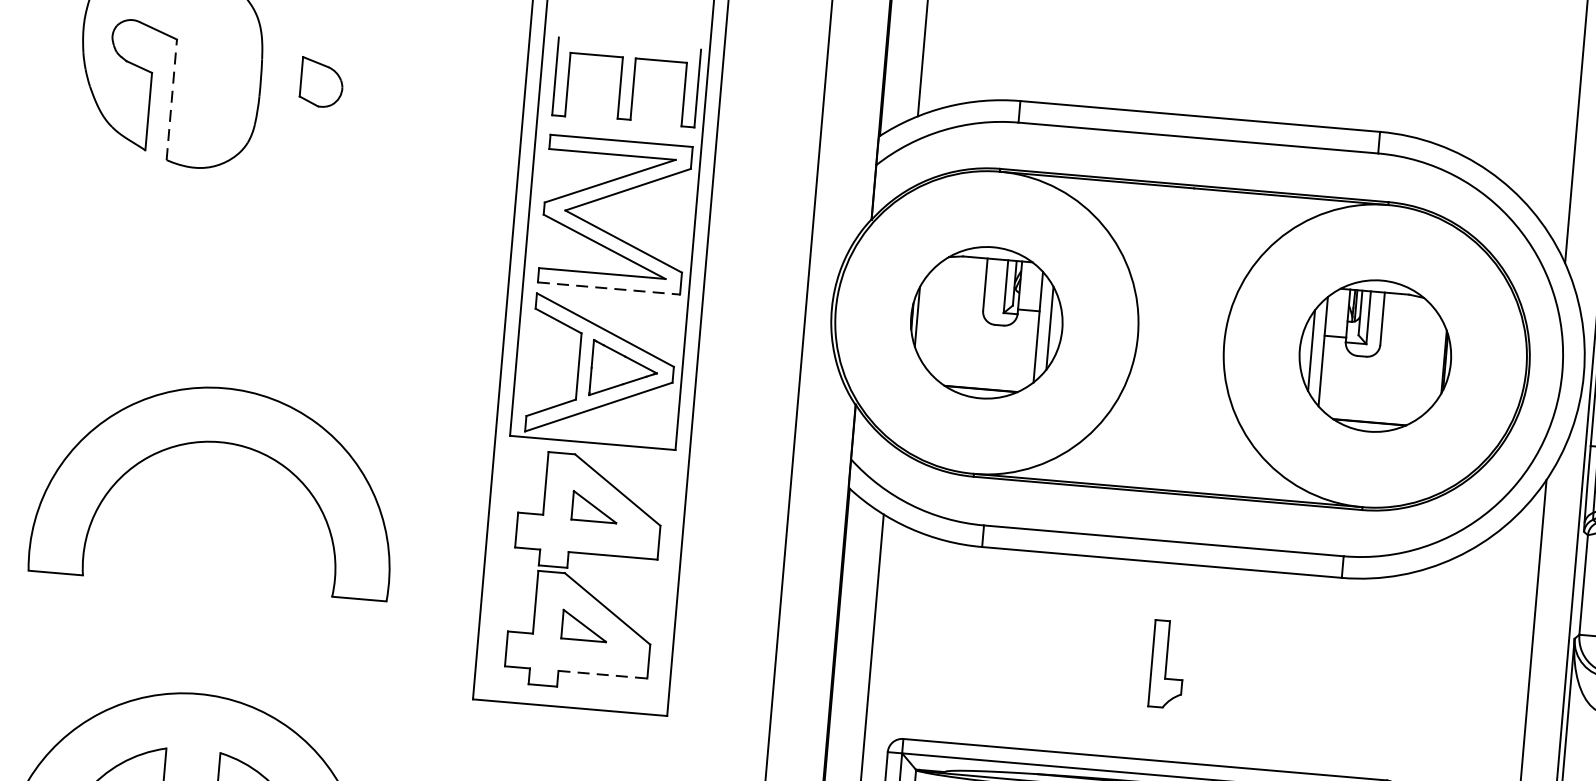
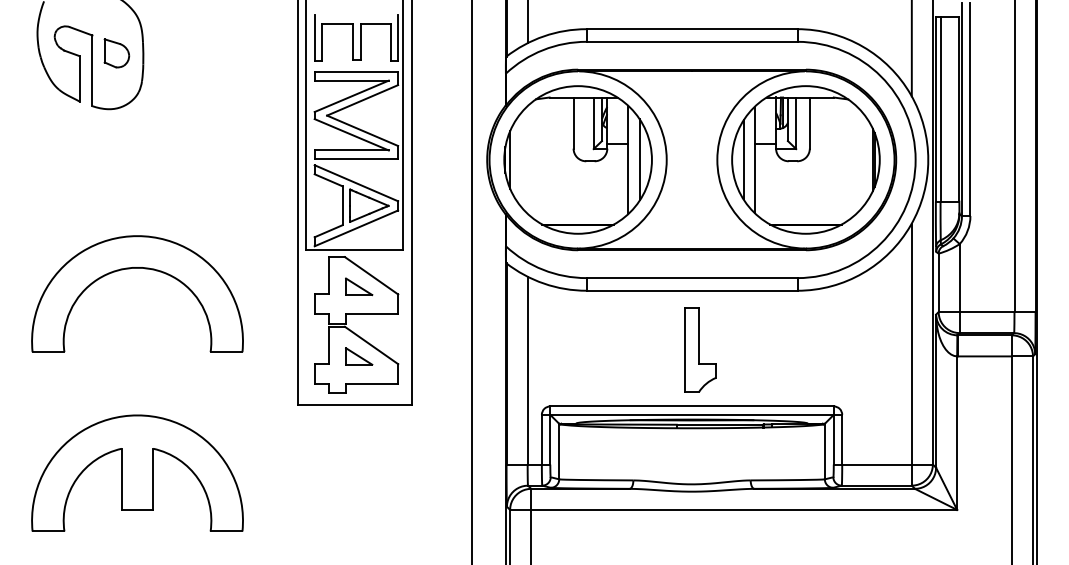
part: (321, 82) -> (116, 53), moved
line: (171, 99) -> (92, 70), dashed -> solid
line: (609, 287) -> (356, 158), dashed -> solid
part: (985, 321) -> (577, 159), size x1.67
part: (1374, 355) -> (805, 159), size x1.67
part: (1167, 663) -> (700, 349), size x1.67
line: (603, 675) -> (372, 384), dashed -> solid

